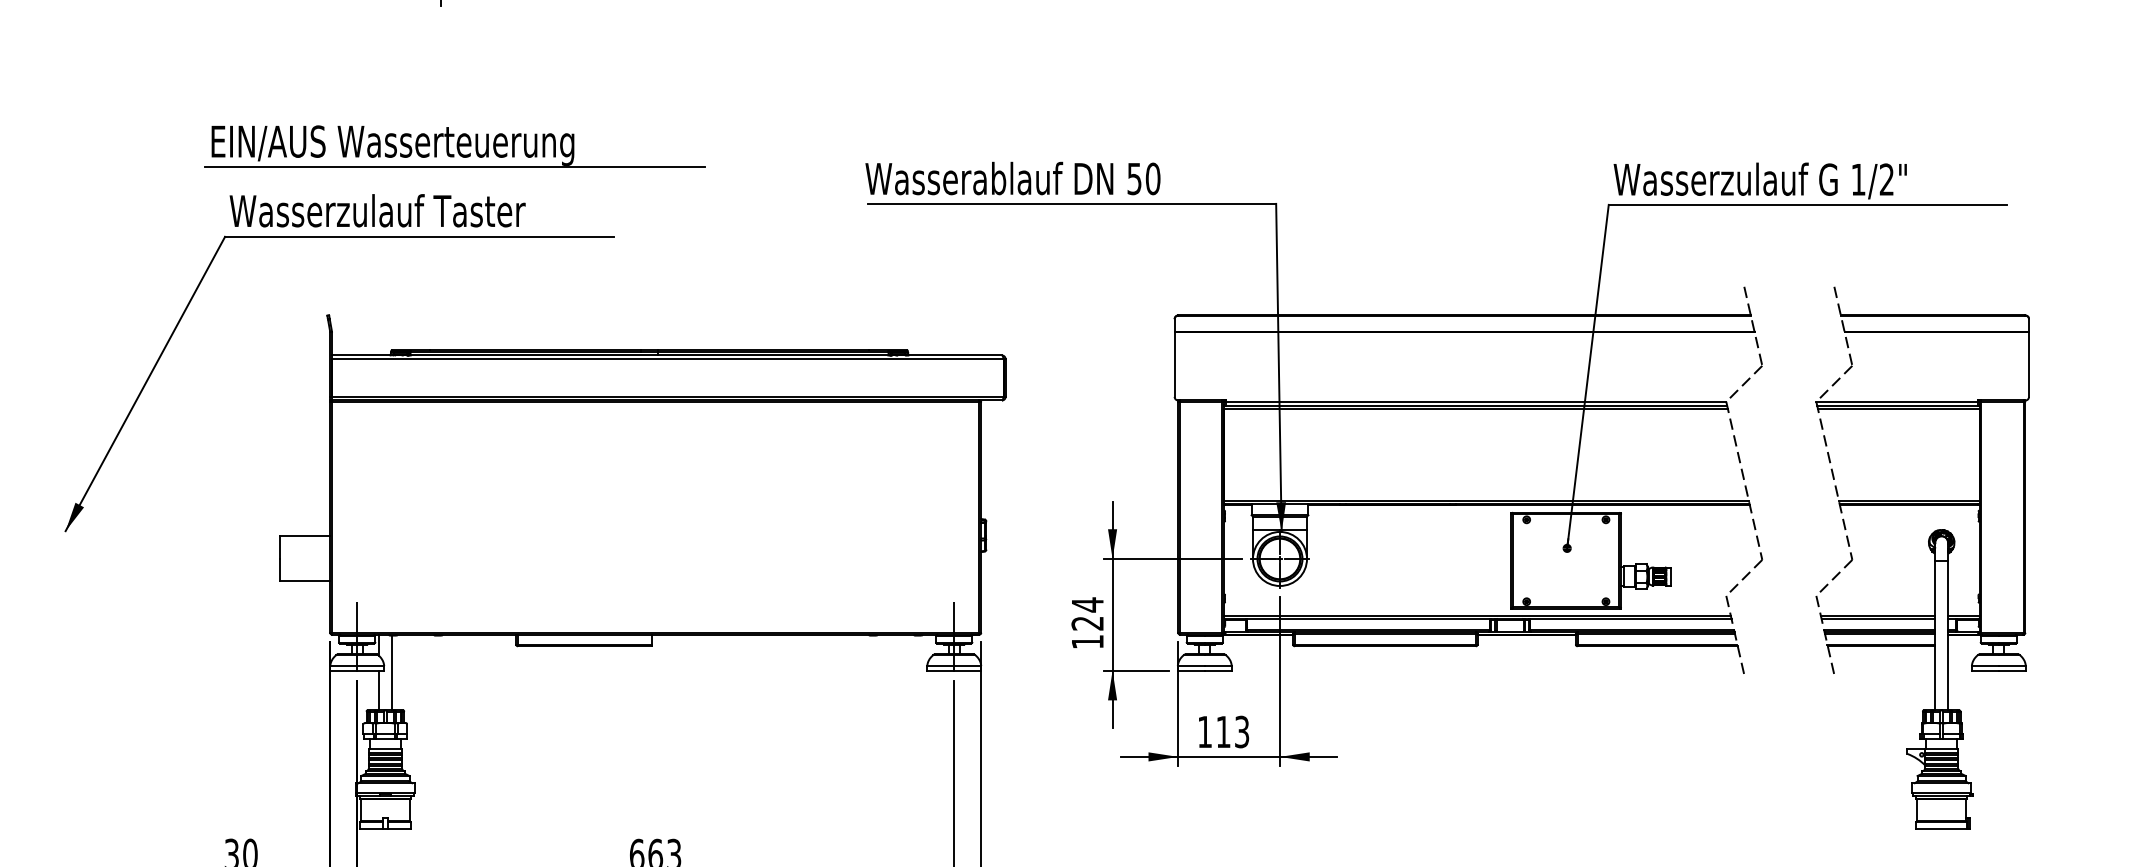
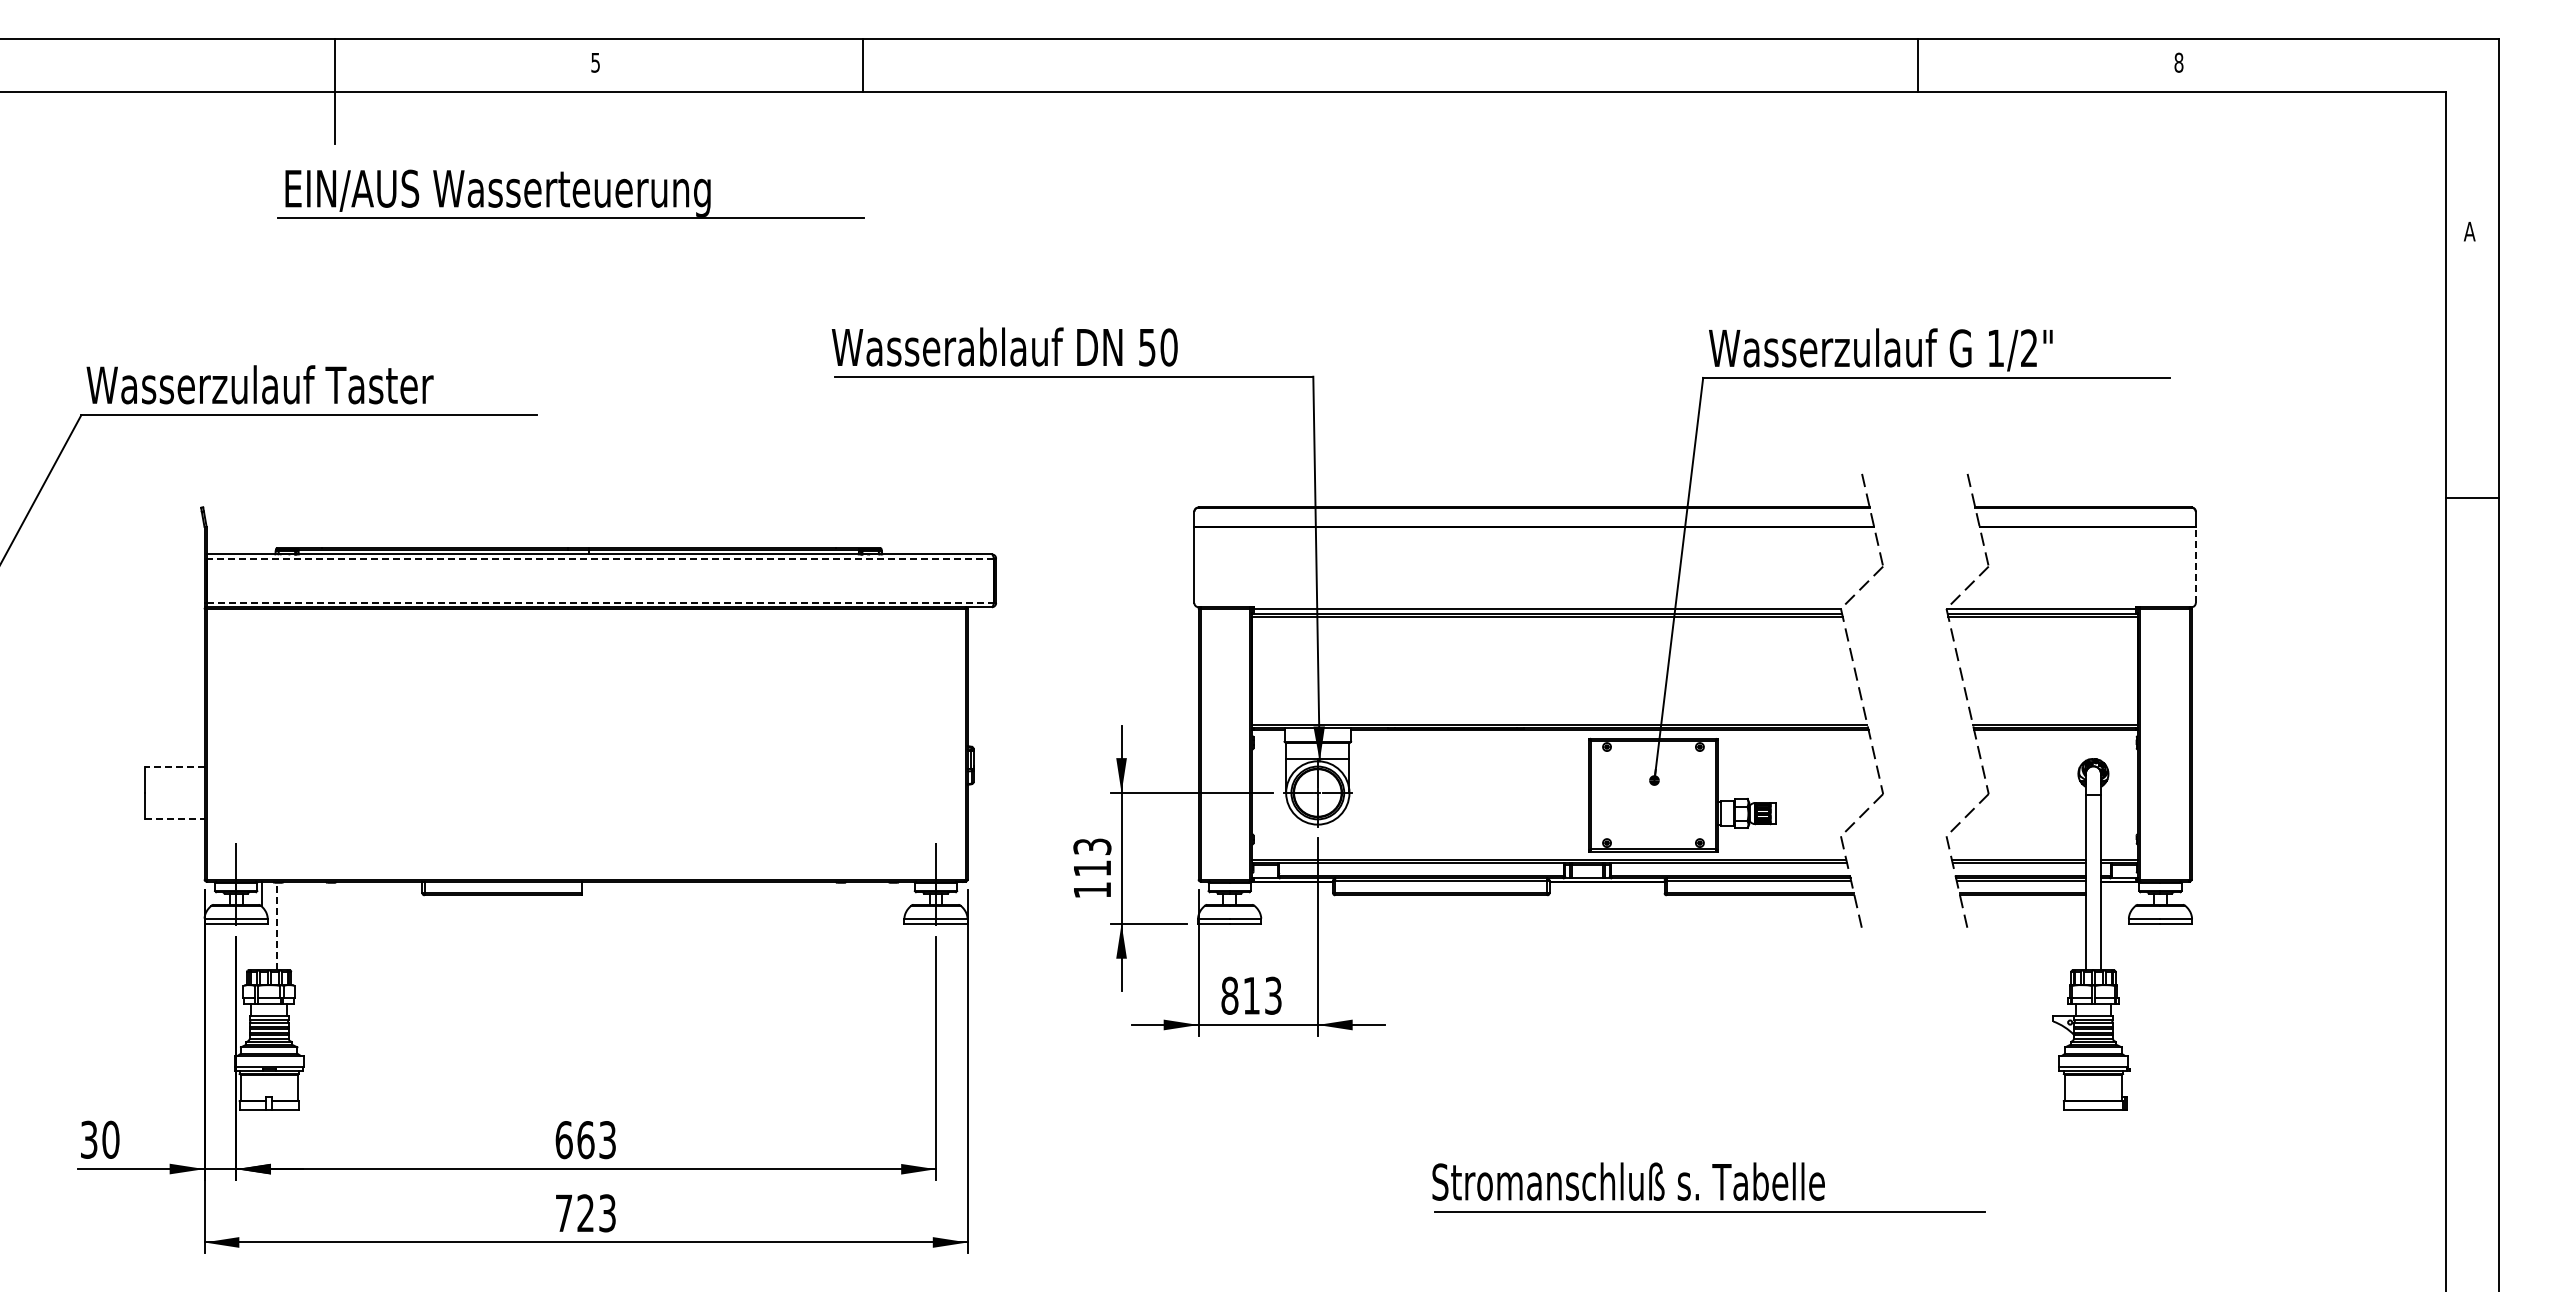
part: (454, 145) -> (570, 193), moved
line: (668, 358) -> (600, 558), solid -> dashed
line: (2028, 364) -> (2195, 565), solid -> dashed
line: (668, 396) -> (600, 602), solid -> dashed
line: (304, 536) -> (174, 766), solid -> dashed
line: (304, 581) -> (174, 819), solid -> dashed
text: (1087, 613) -> (1092, 856), 124 -> 113
line: (391, 672) -> (276, 926), solid -> dashed
line: (378, 689) -> (261, 946), removed
text: (1204, 731) -> (1229, 995), 113 -> 813

